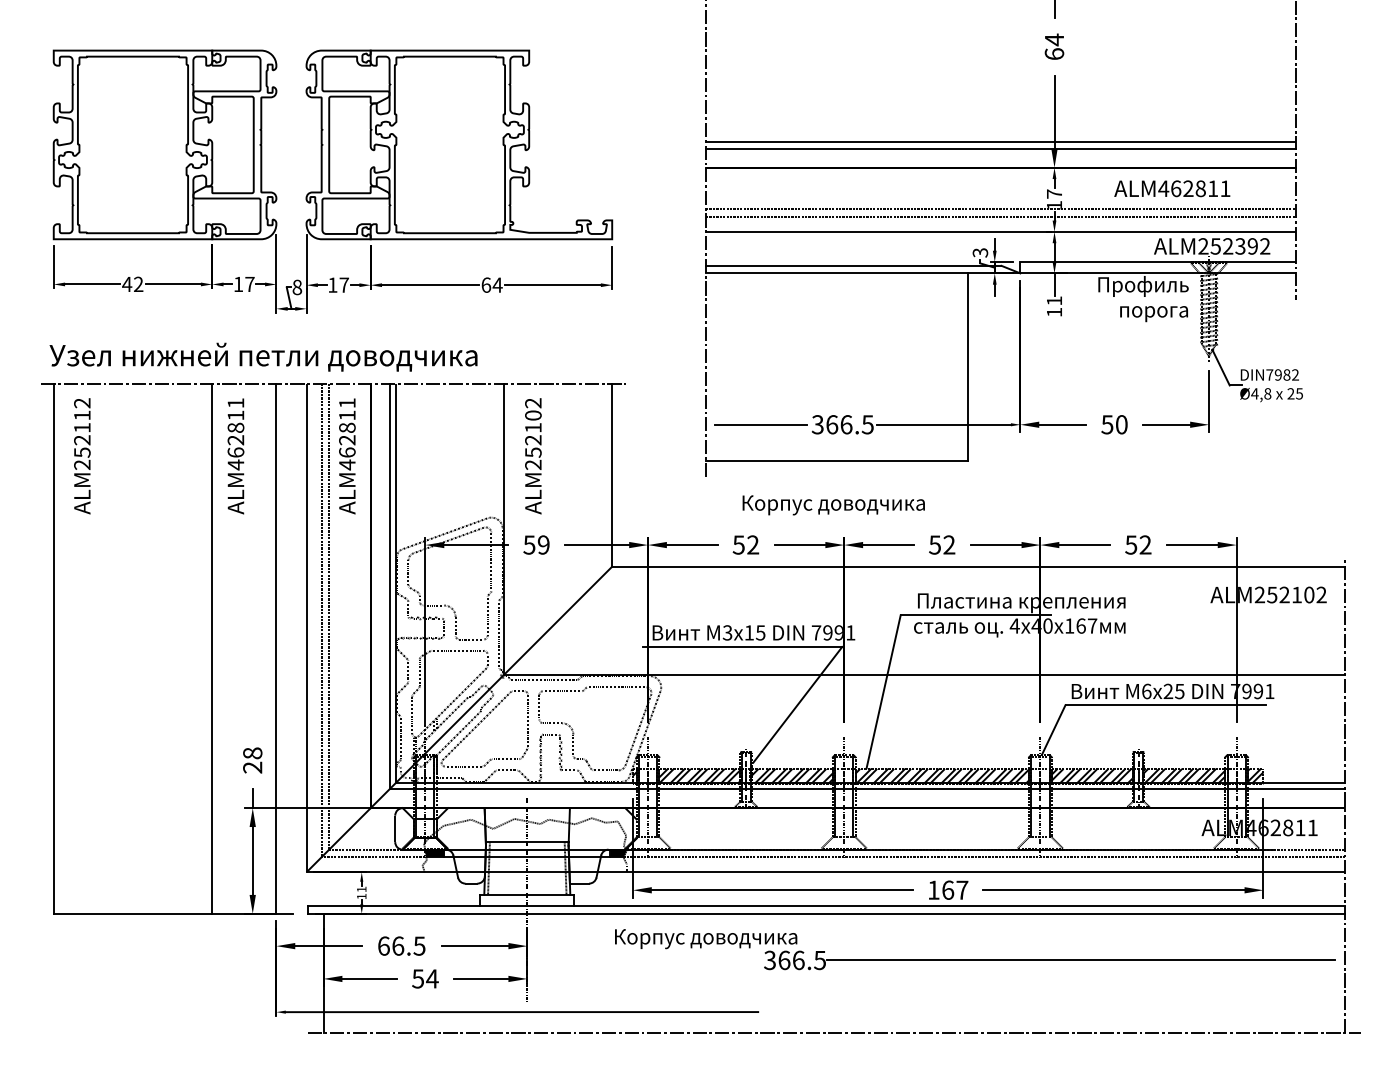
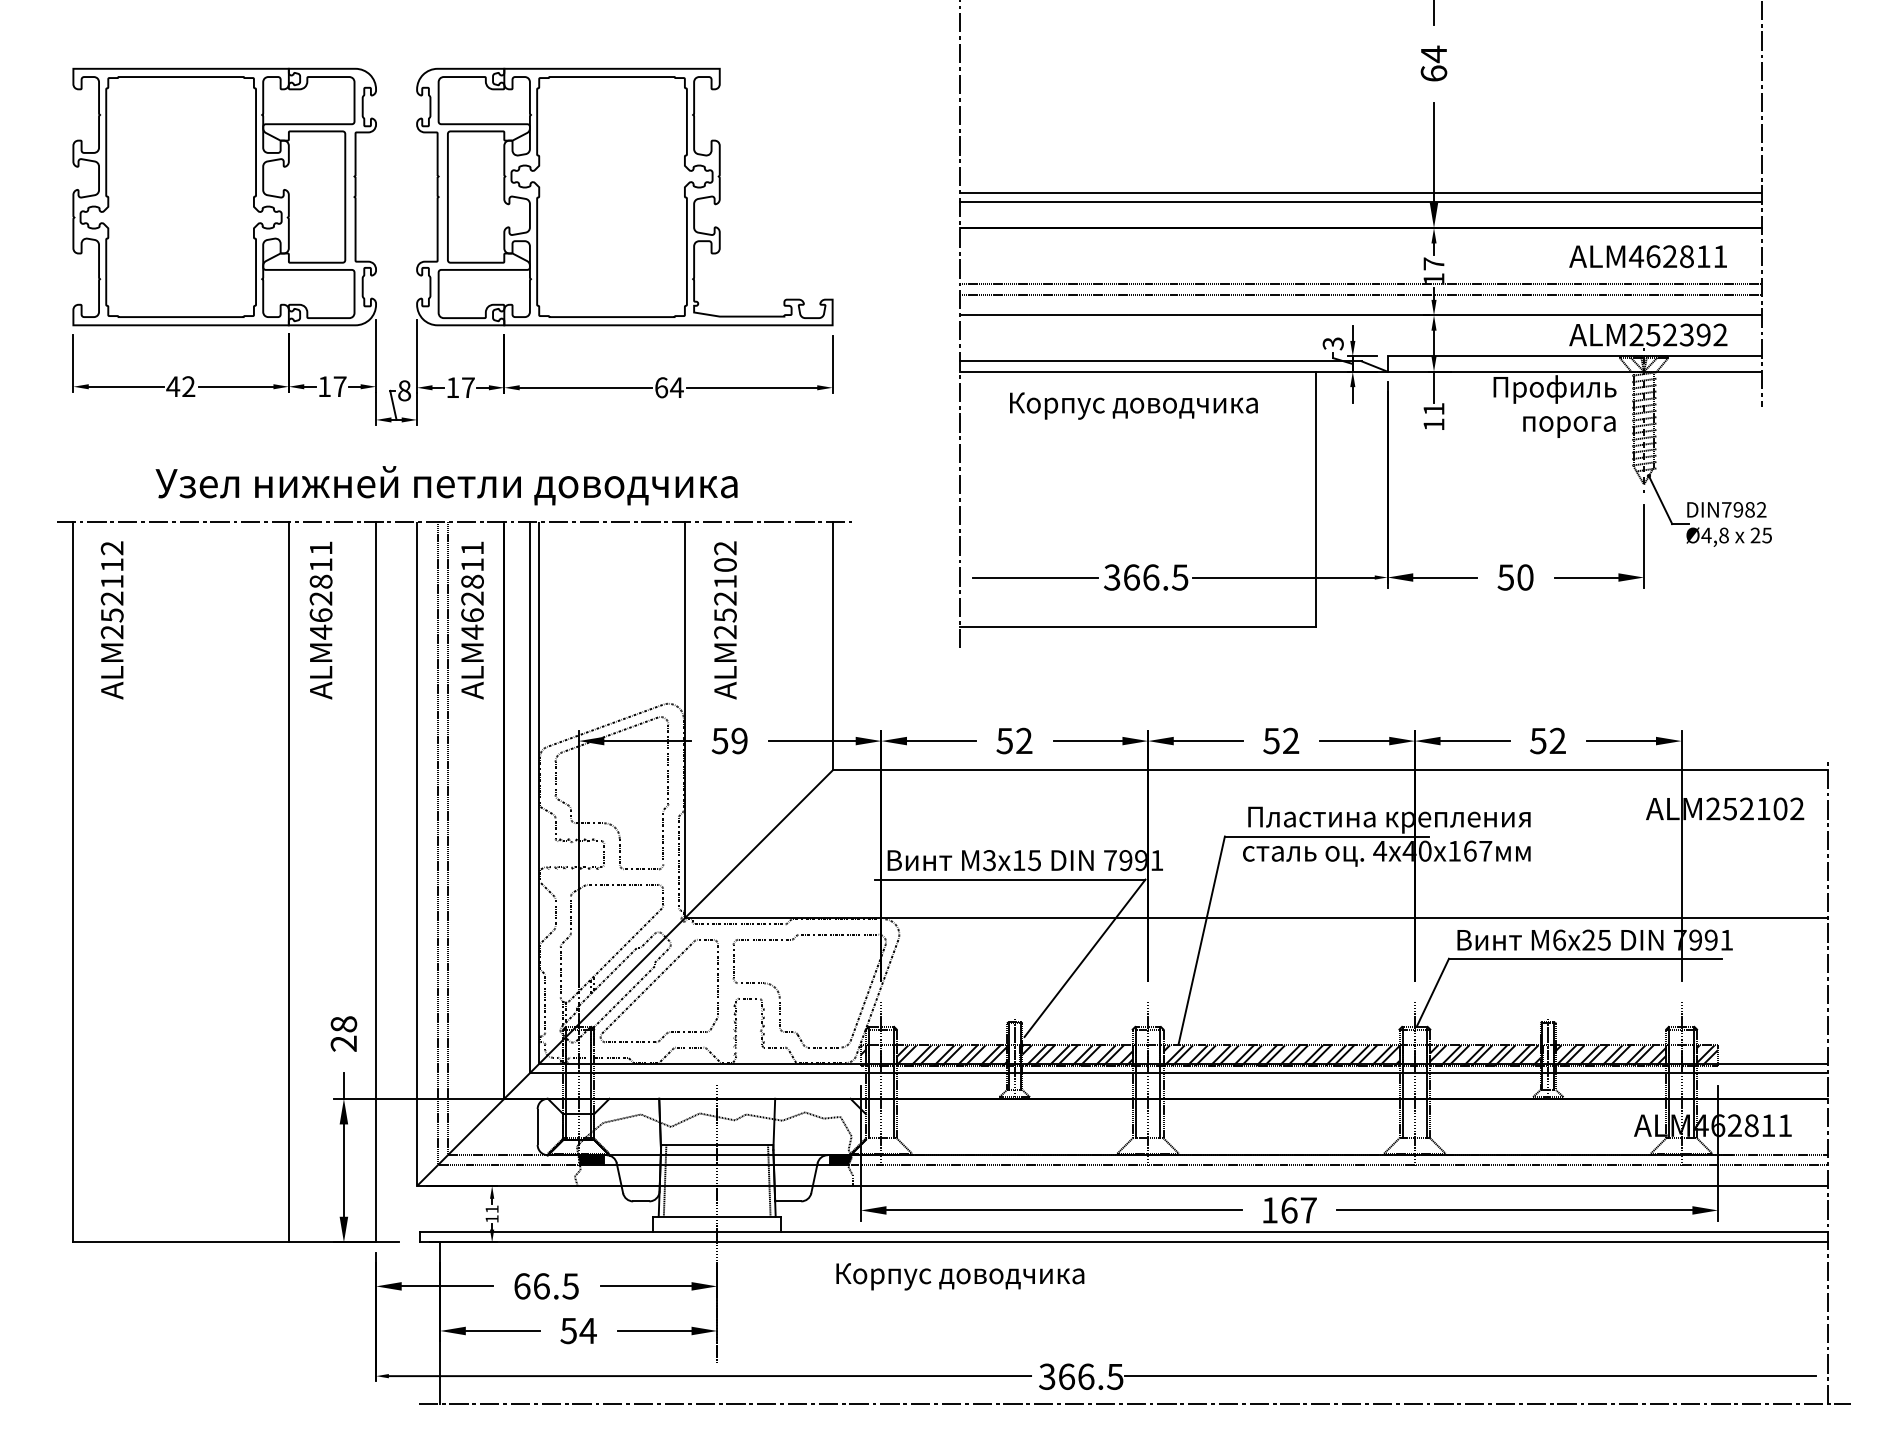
text: (1171, 188) -> (1647, 256), moved
text: (263, 357) -> (446, 485), moved
text: (833, 504) -> (1133, 405), moved
part: (1049, 960) -> (1427, 1376), moved

